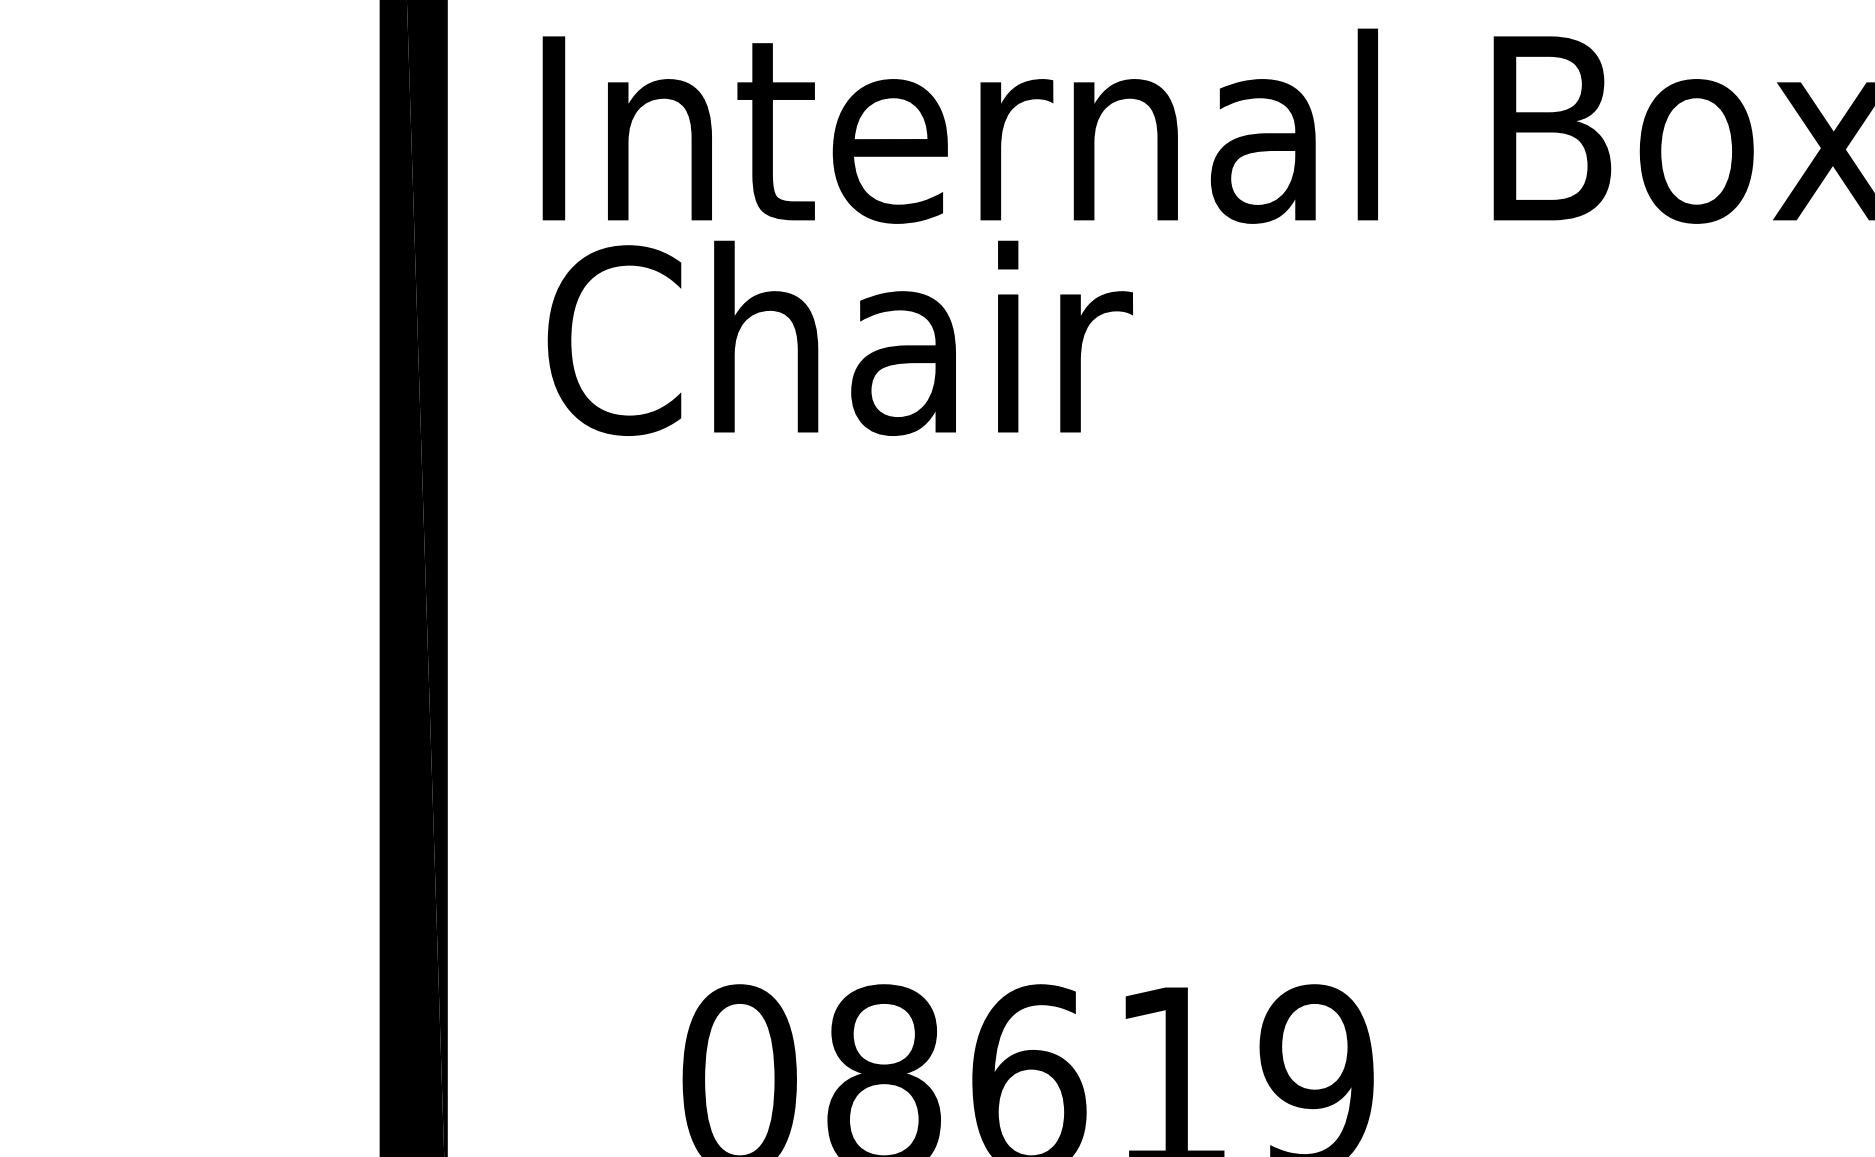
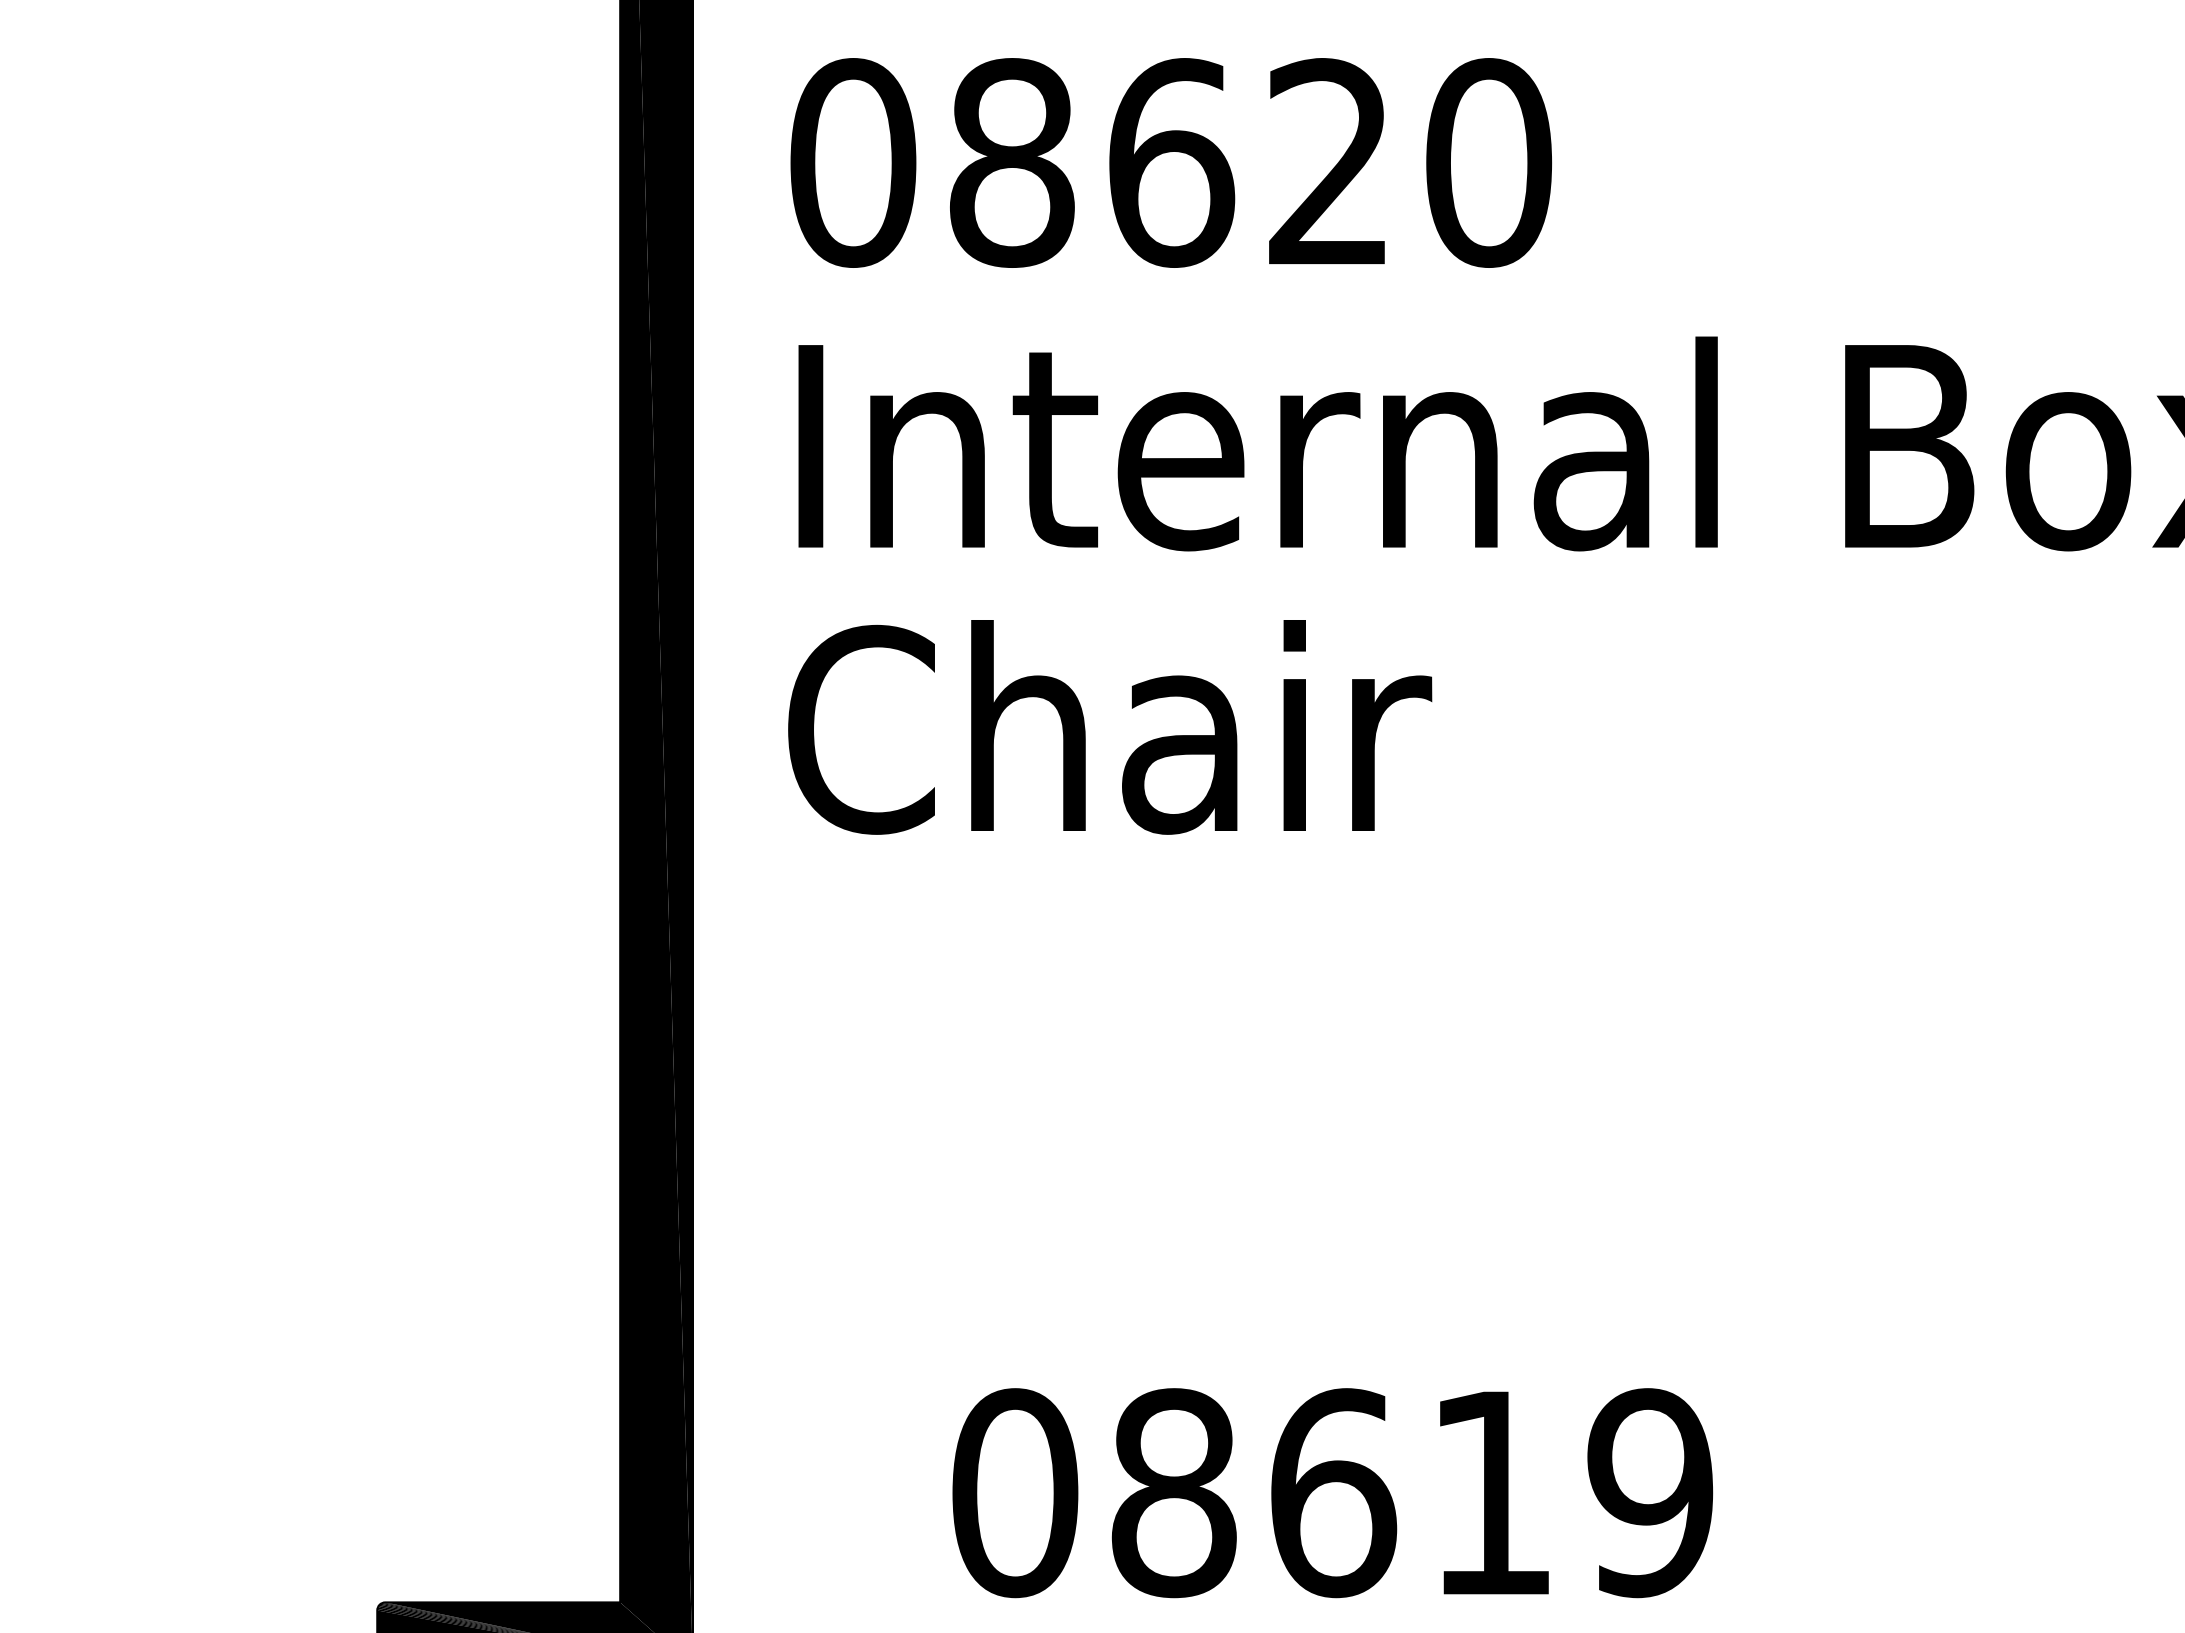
text: (840, 338) -> (1110, 727), moved

